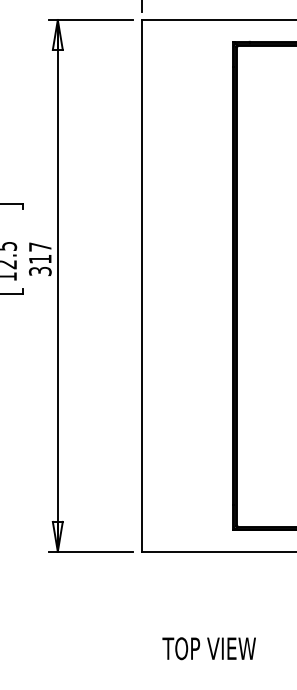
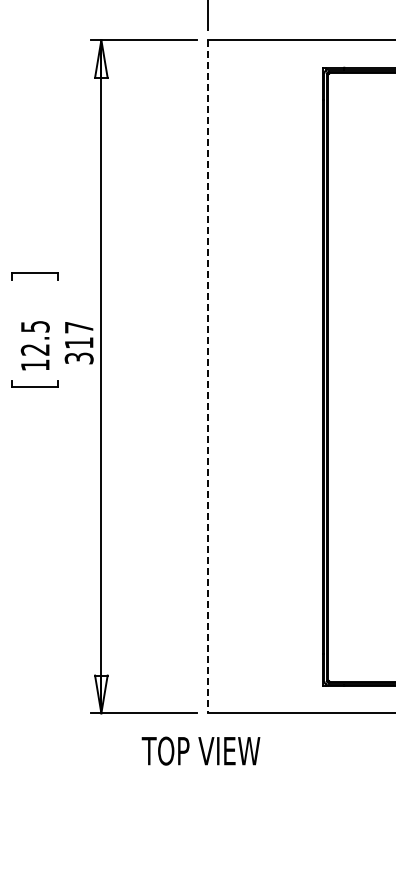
line: (141, 285) -> (207, 376), solid -> dashed
text: (208, 648) -> (200, 750), moved

